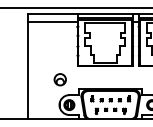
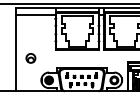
part: (59, 79) -> (30, 58), moved

